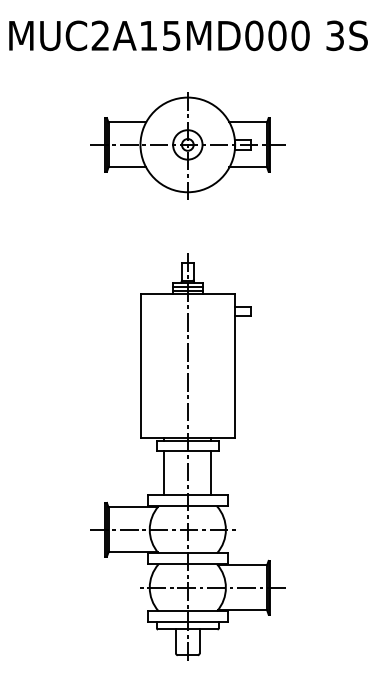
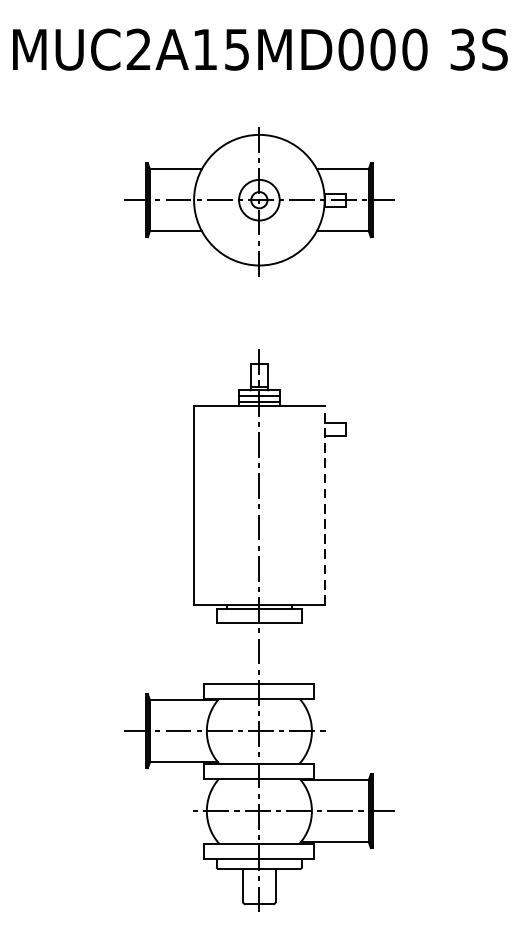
line: (235, 365) -> (325, 504), solid -> dashed
line: (164, 473) -> (227, 653), removed
line: (211, 473) -> (292, 653), removed

